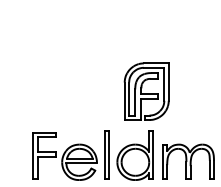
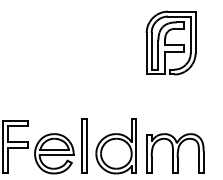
part: (146, 91) -> (170, 42), moved

